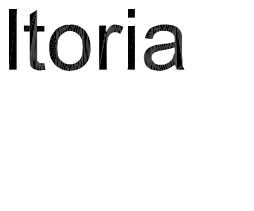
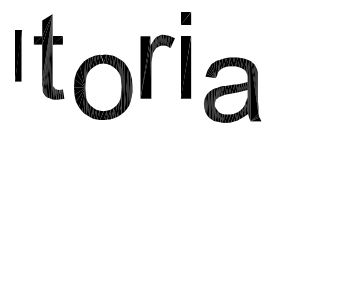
part: (12, 39) -> (17, 55), size x0.6
part: (69, 47) -> (102, 87), moved
part: (164, 47) -> (233, 89), moved

